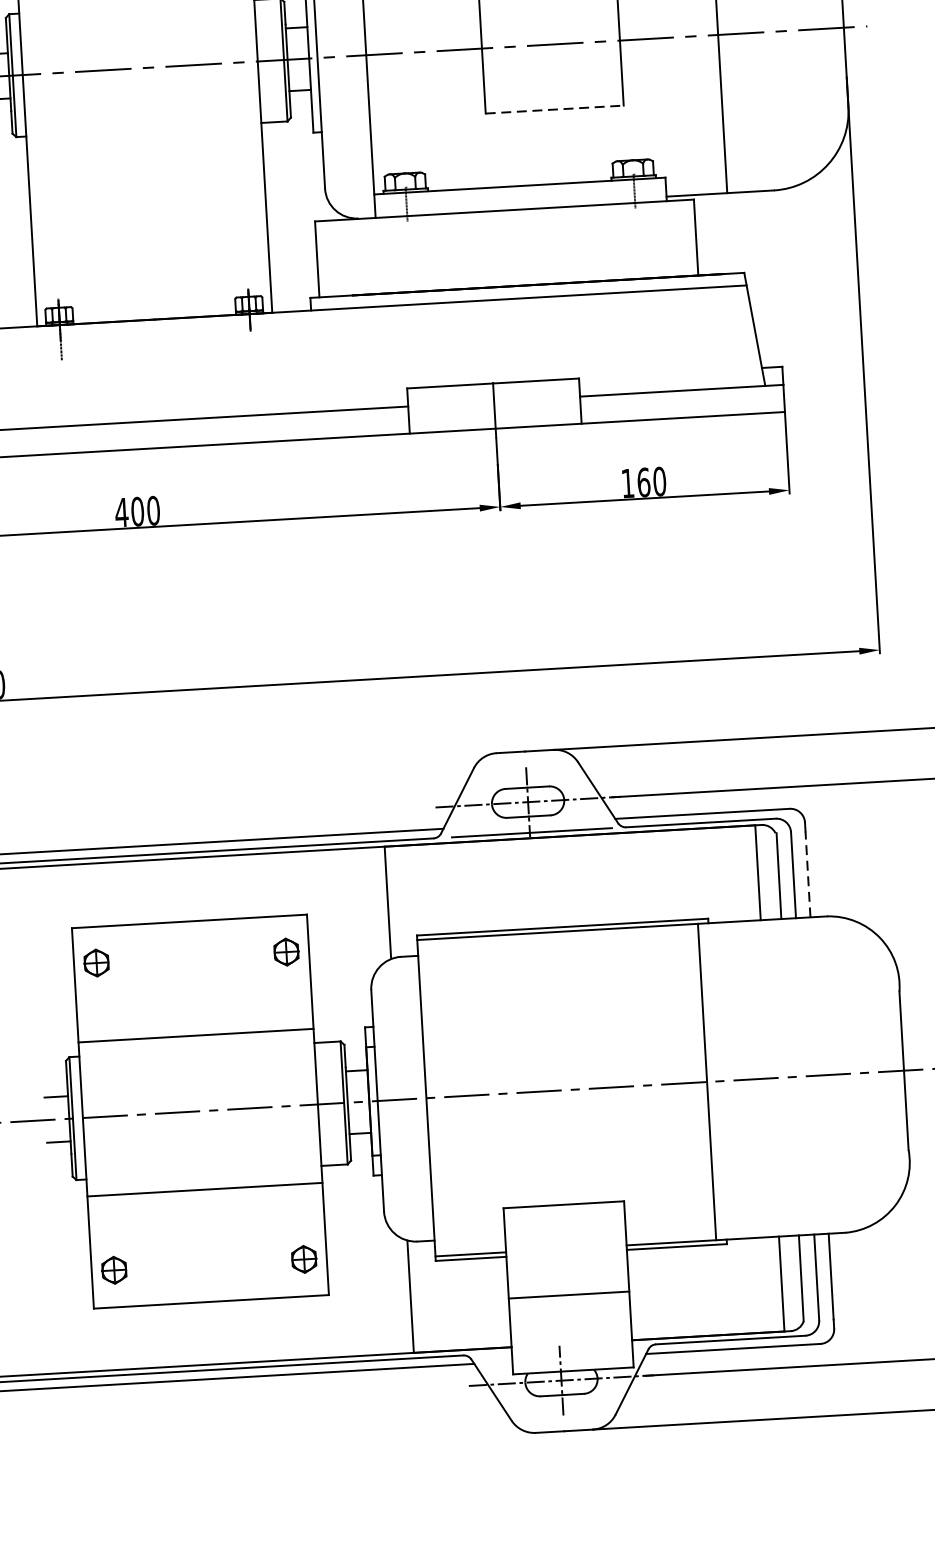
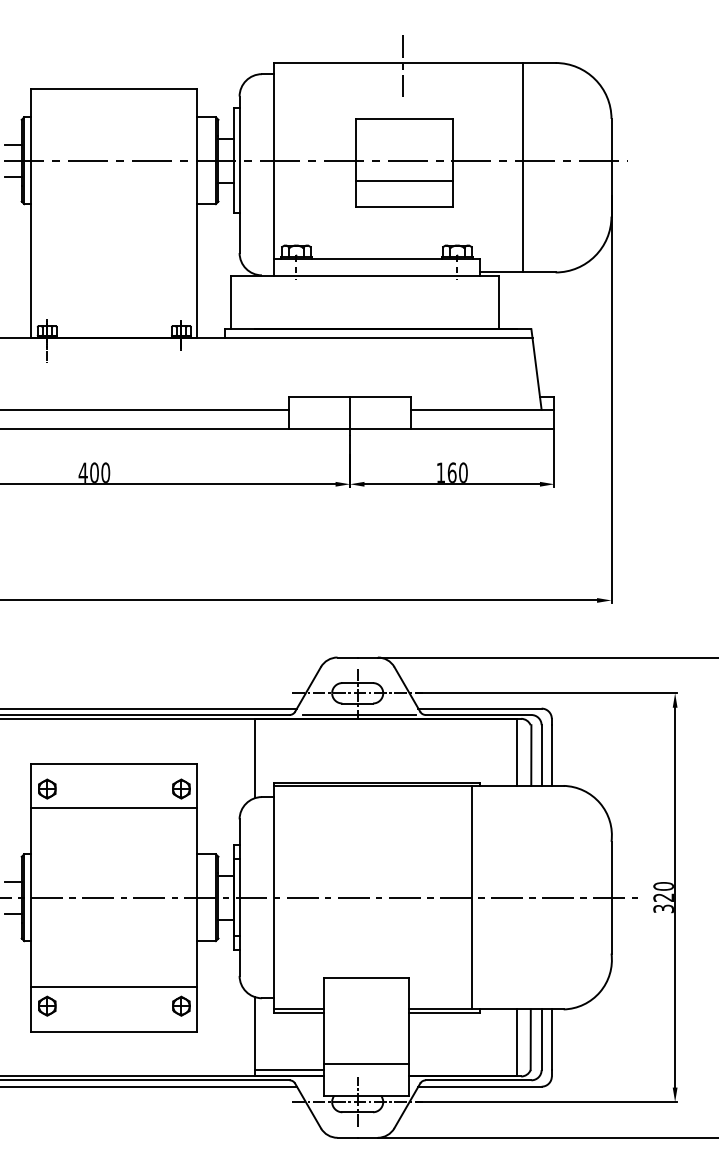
line: (552, 74) -> (404, 181), added
line: (554, 109) -> (404, 206), dashed -> solid
line: (807, 874) -> (551, 755), dashed -> solid
line: (196, 1035) -> (114, 808), moved
line: (205, 1190) -> (114, 987), moved
line: (569, 1295) -> (366, 1064), moved
line: (460, 1341) -> (288, 1070), added

